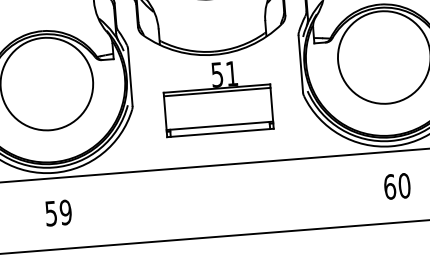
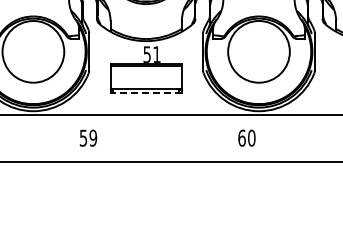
line: (220, 133) -> (146, 93), solid -> dashed
text: (396, 185) -> (246, 137), moved
text: (58, 212) -> (88, 137), moved

